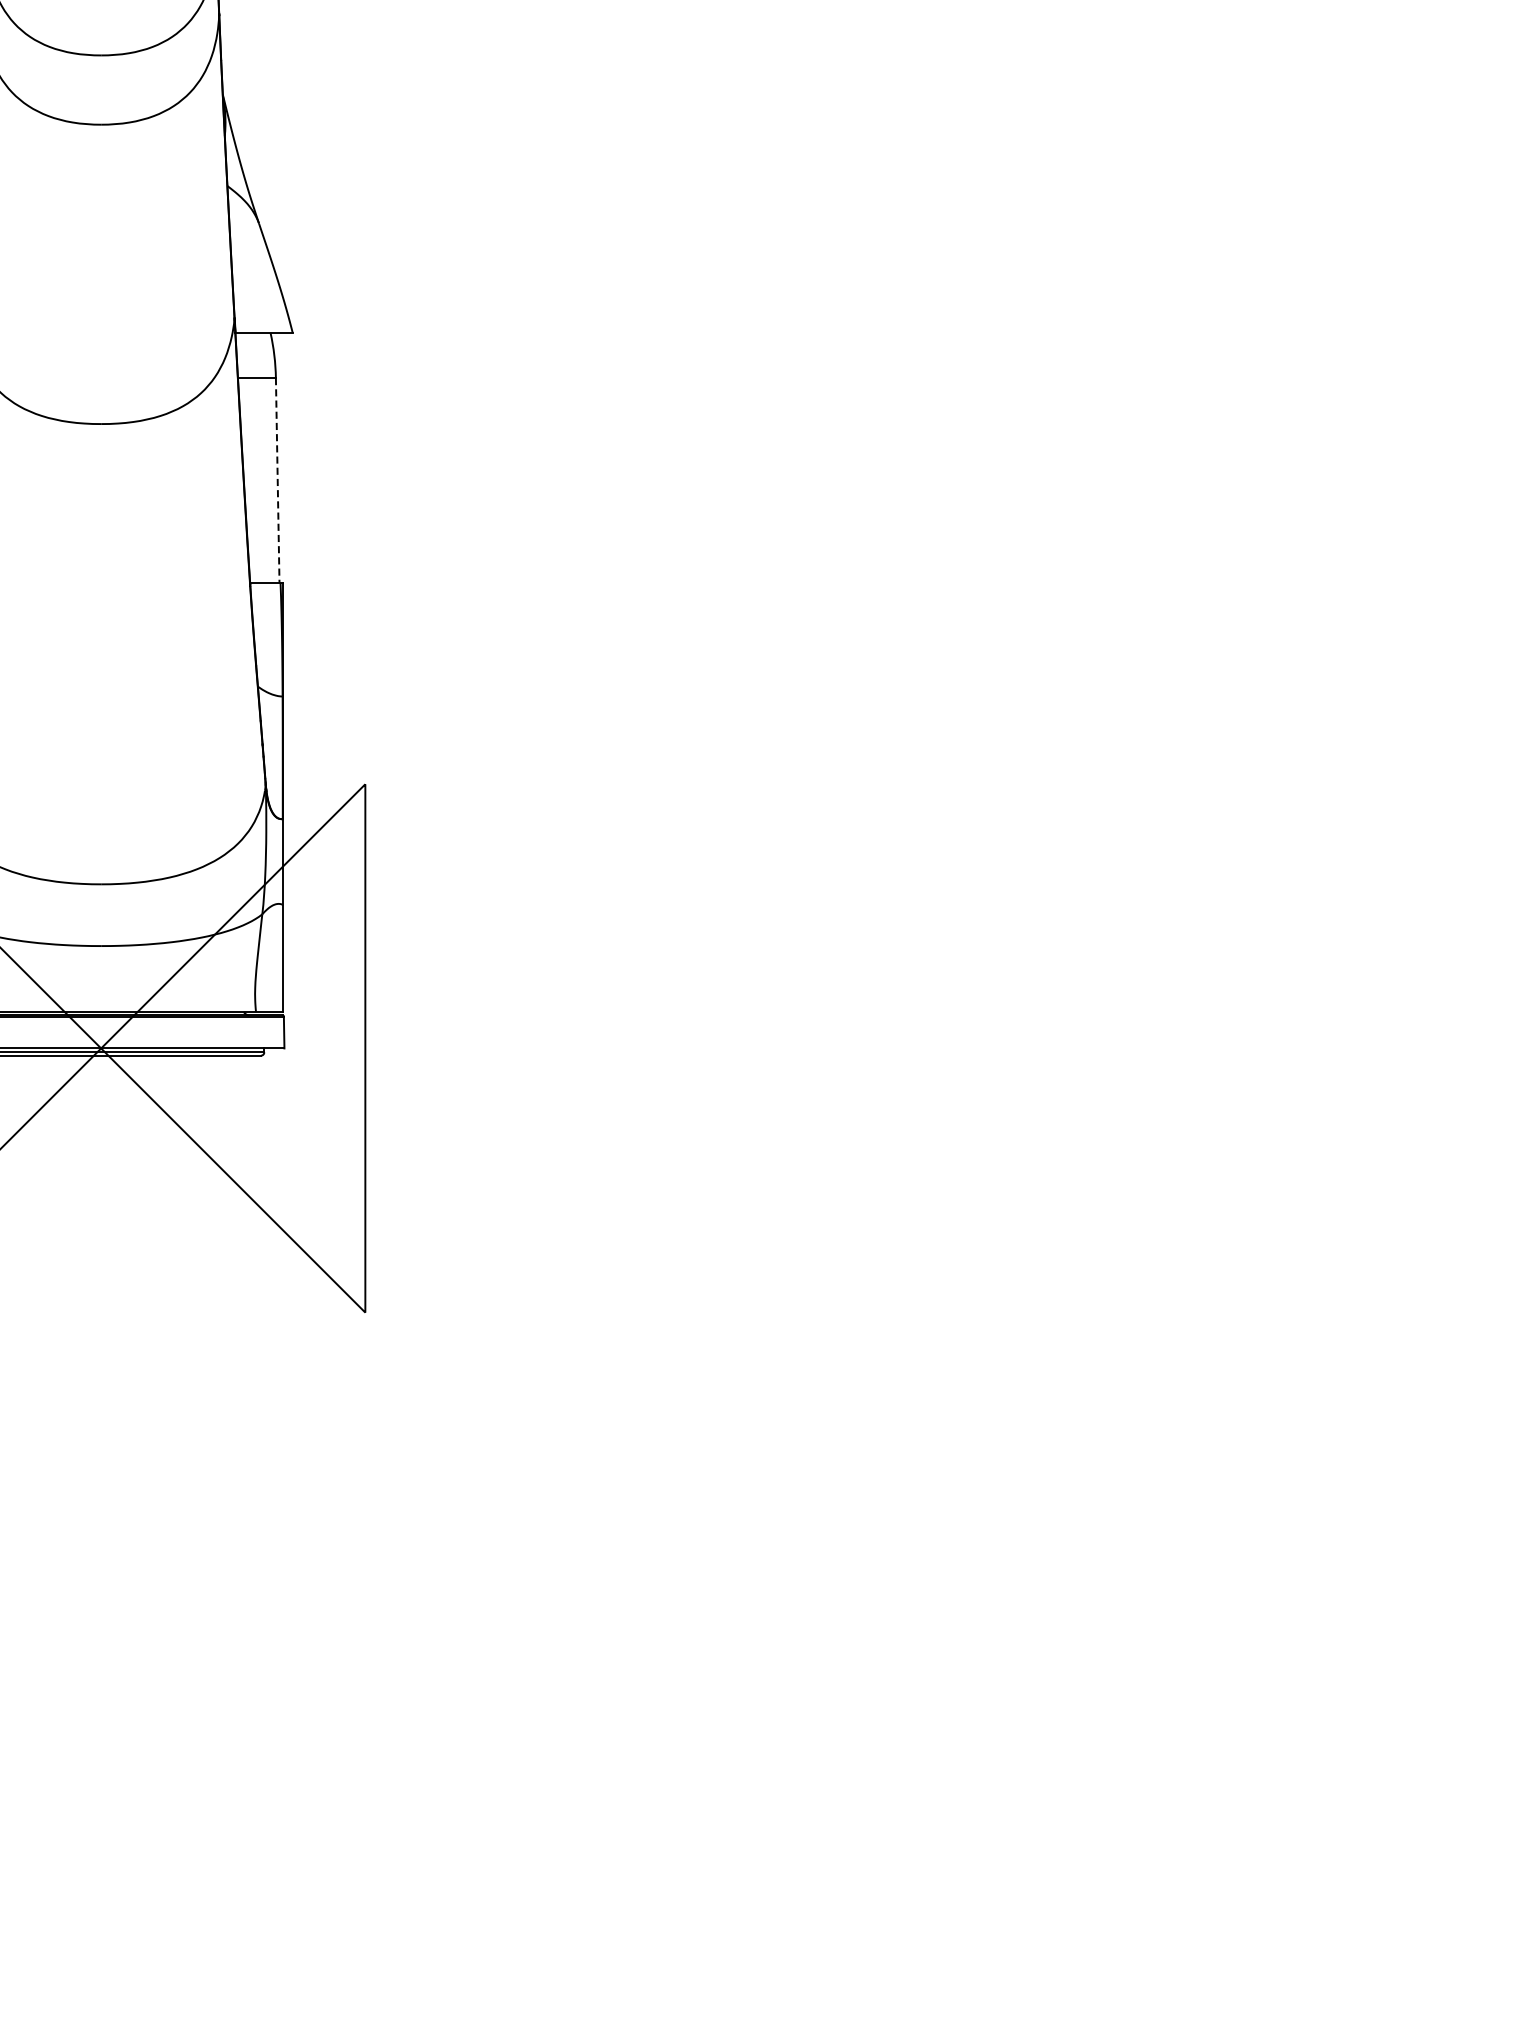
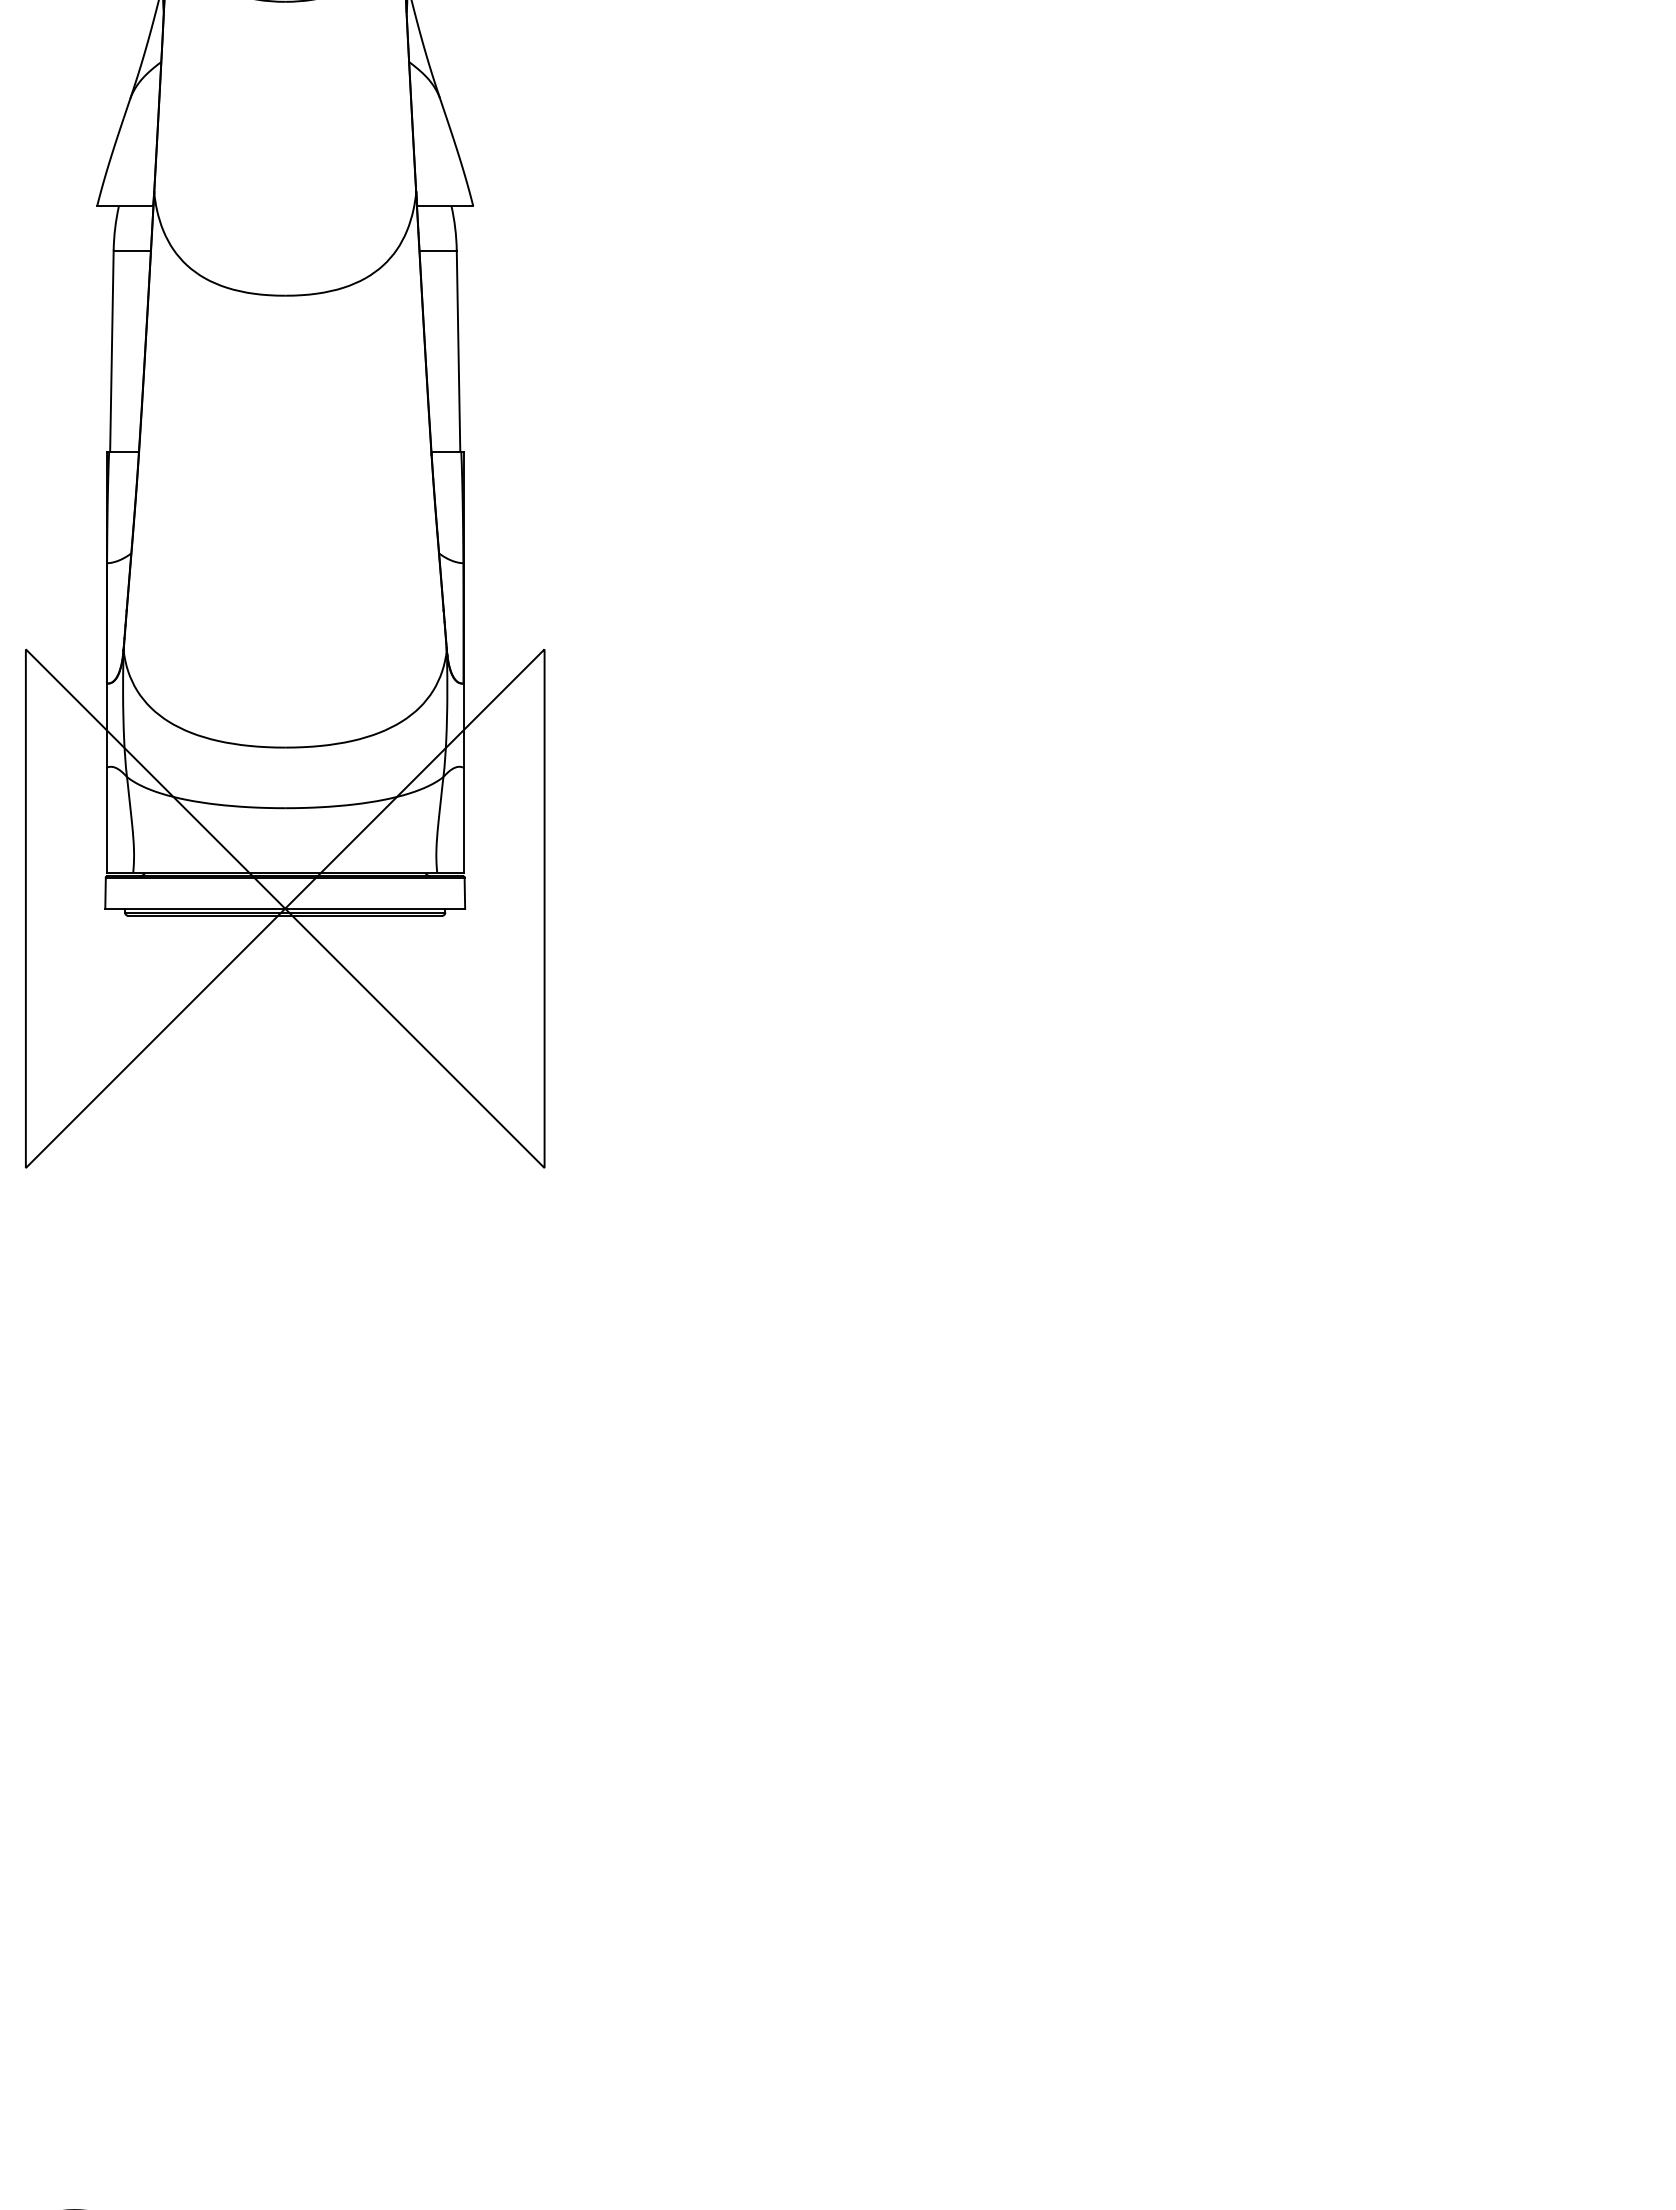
line: (277, 480) -> (458, 351), dashed -> solid

